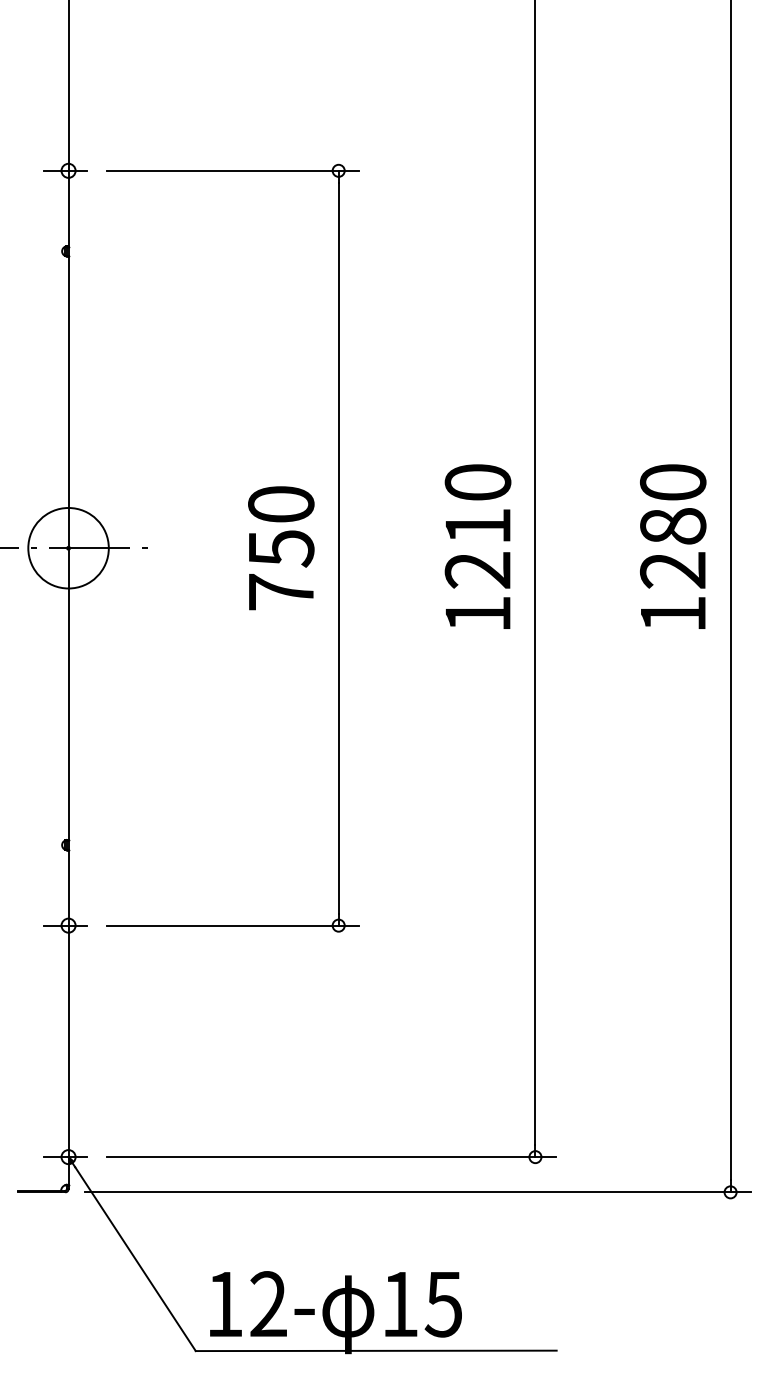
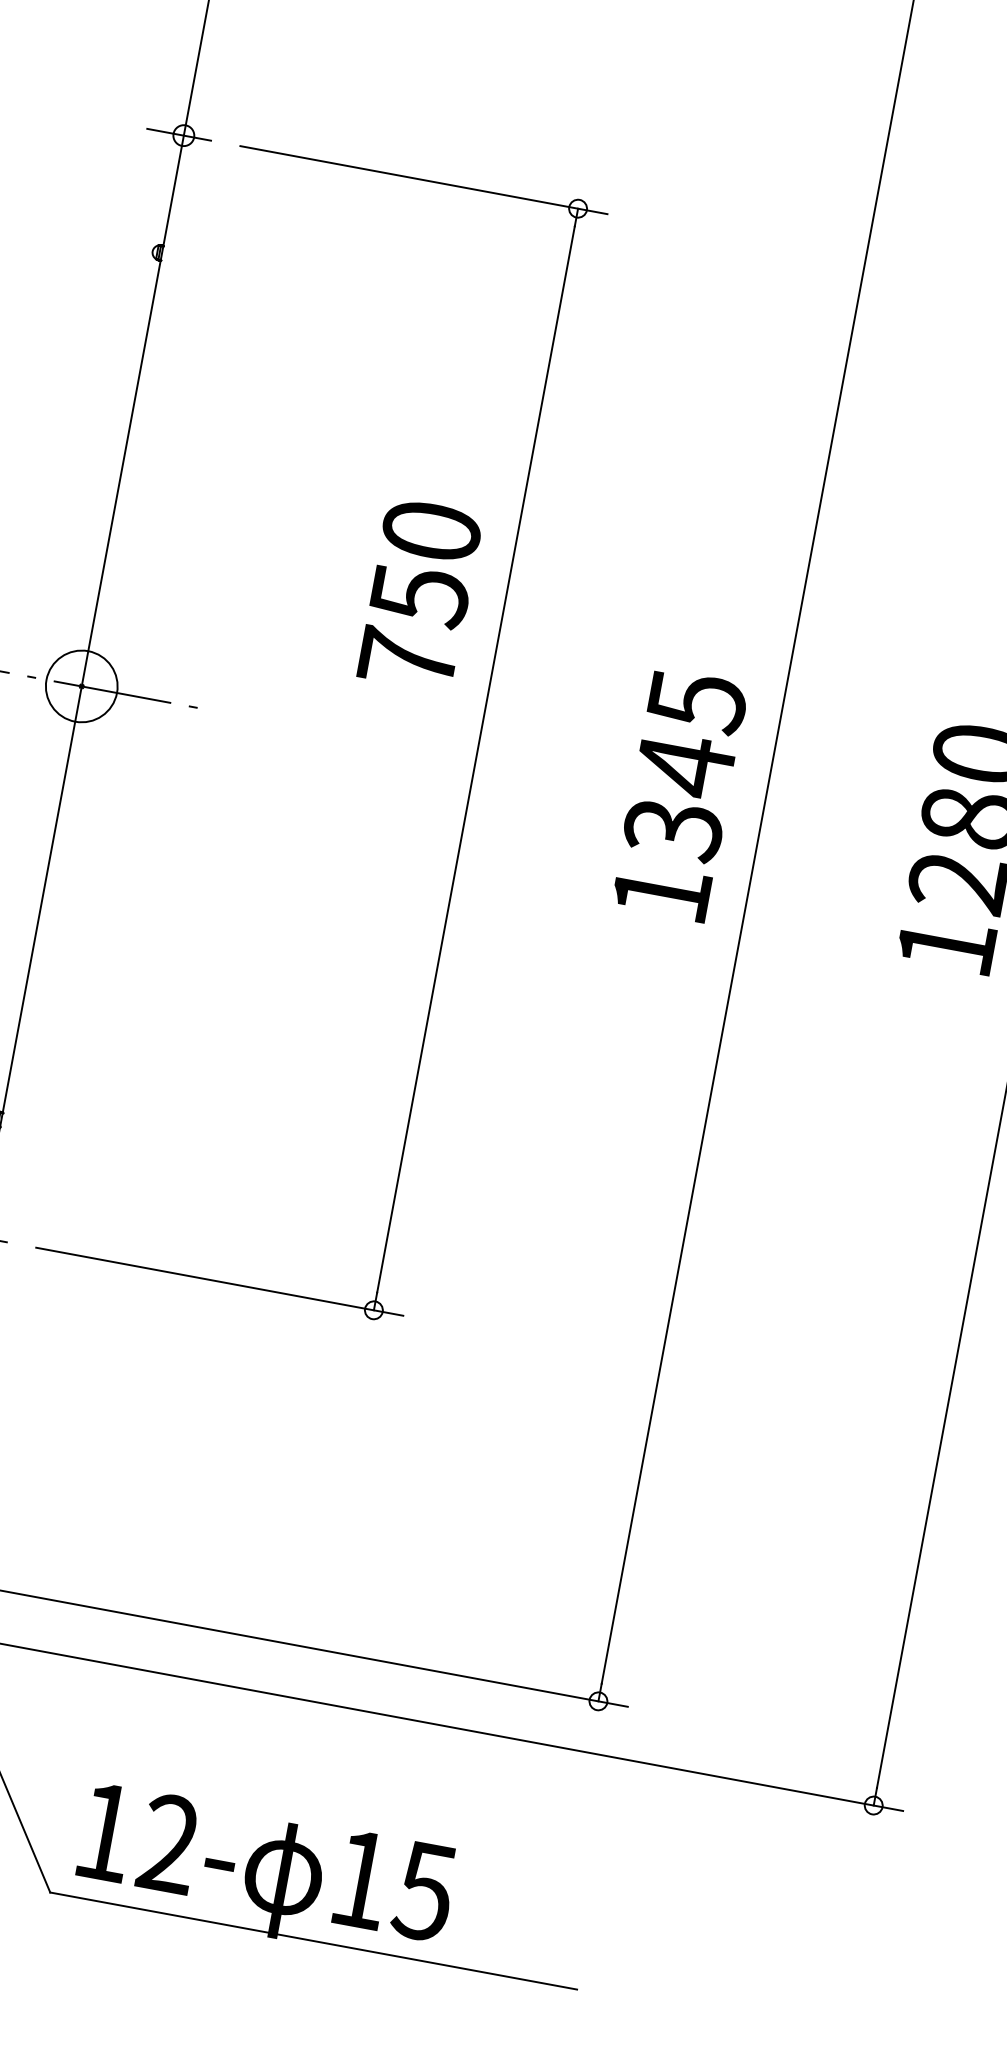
text: (477, 526) -> (684, 765), 1210 -> 1345
circle: (68, 547) -> (81, 685), size x0.6
text: (281, 548) -> (420, 595), moved

